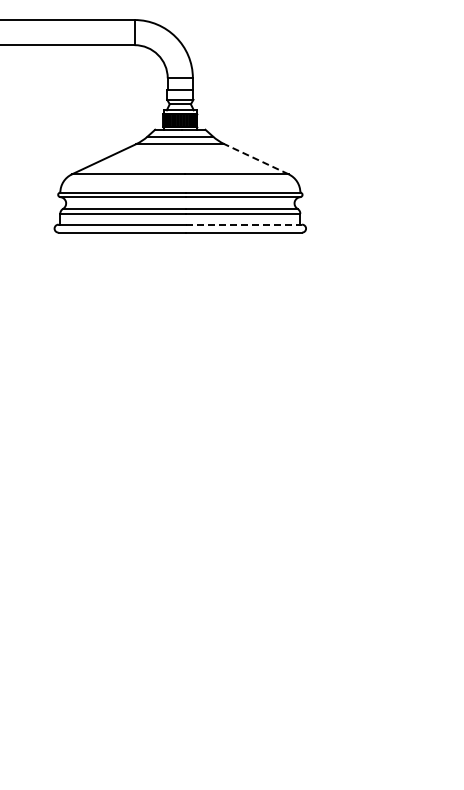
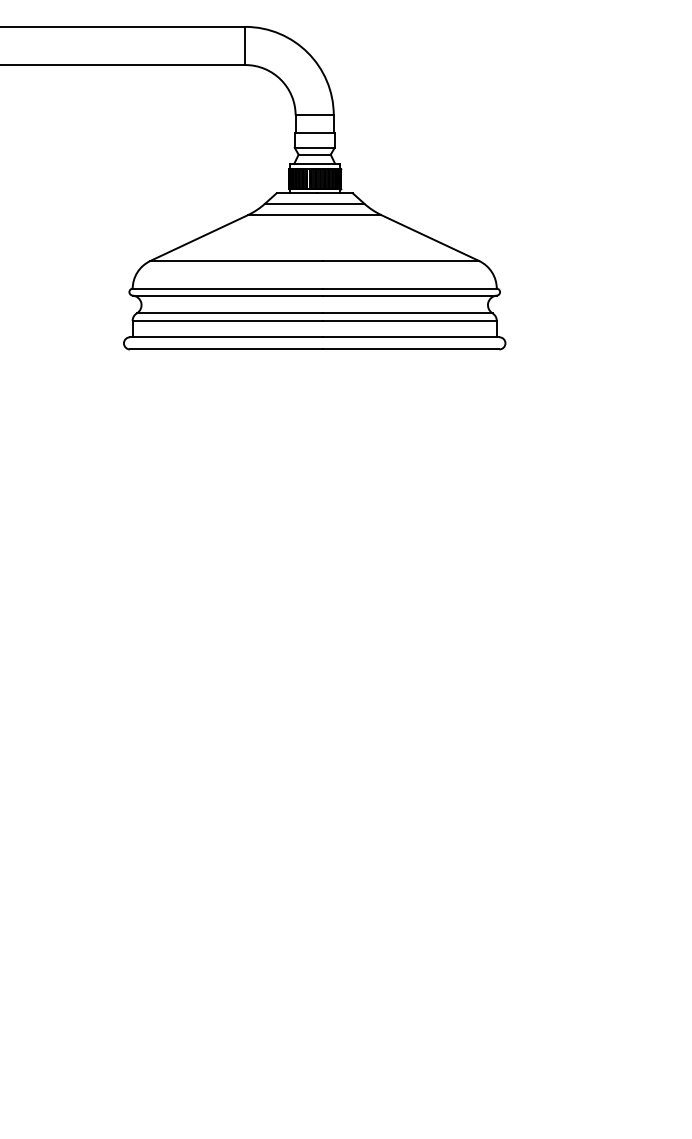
line: (256, 159) -> (430, 238), dashed -> solid
line: (244, 224) -> (412, 337), dashed -> solid

